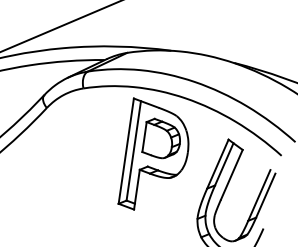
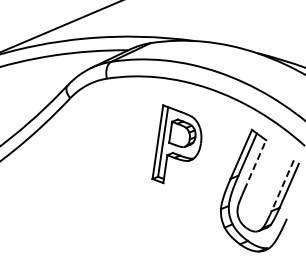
part: (153, 153) -> (176, 143), size x0.7
line: (232, 174) -> (255, 164), solid -> dashed
line: (259, 195) -> (282, 185), solid -> dashed

